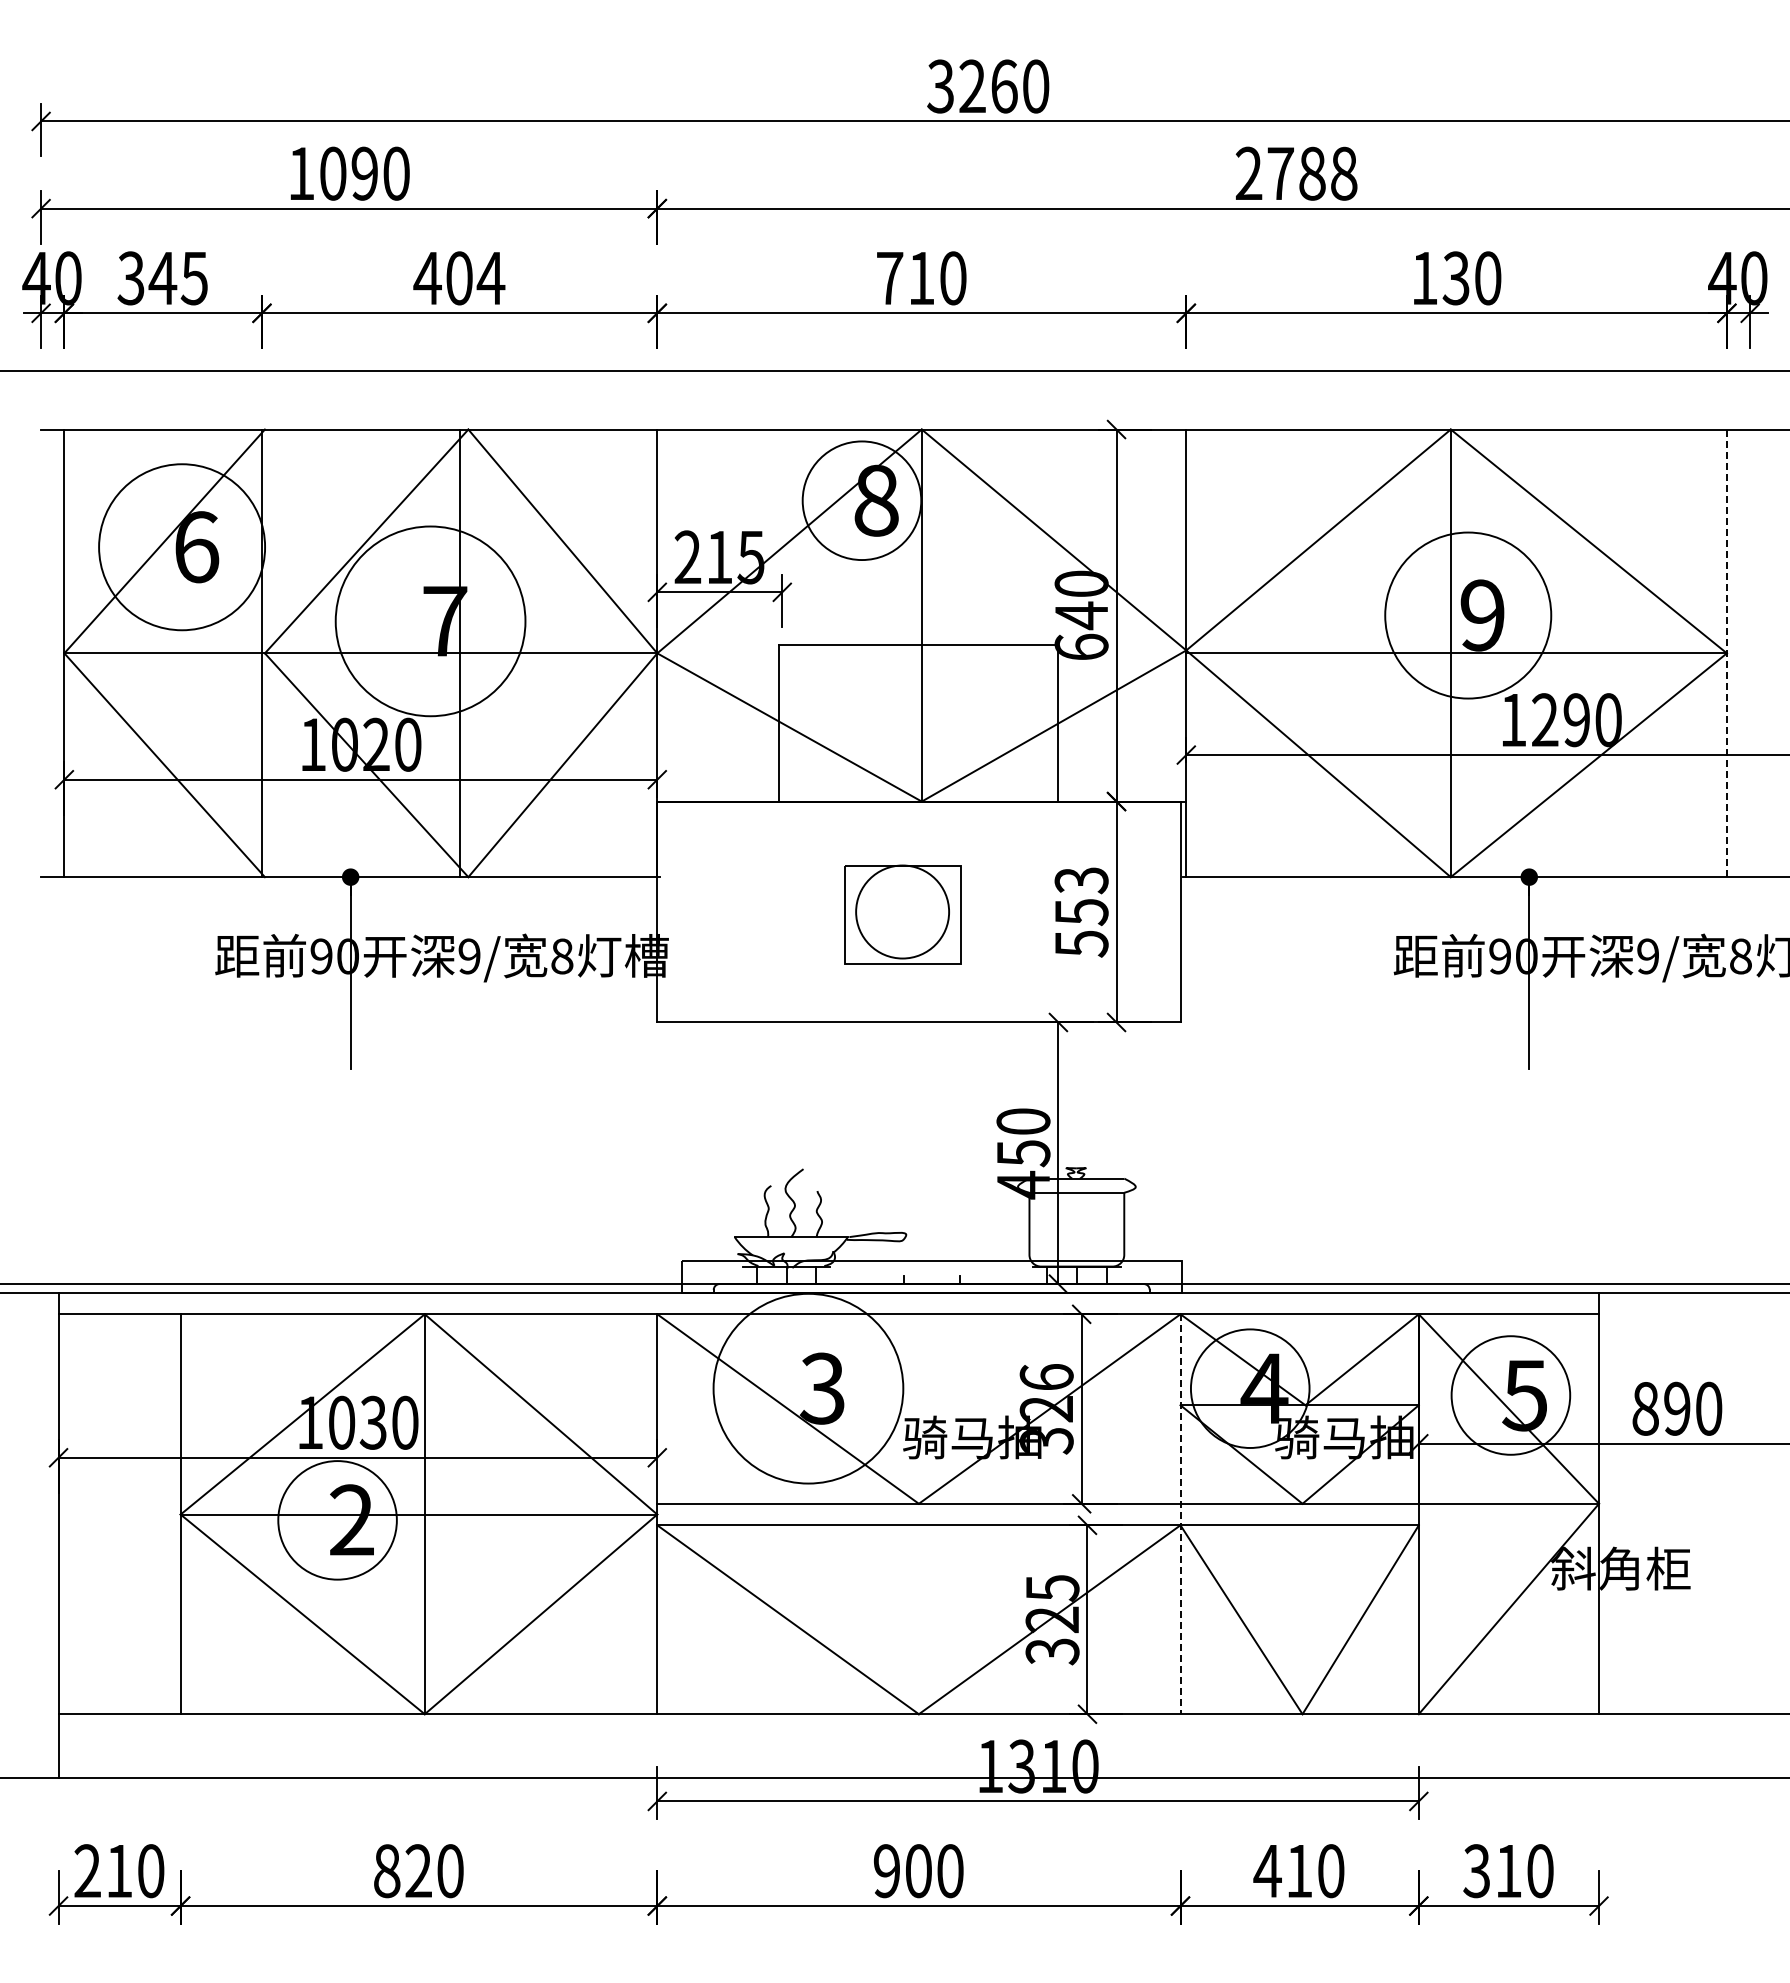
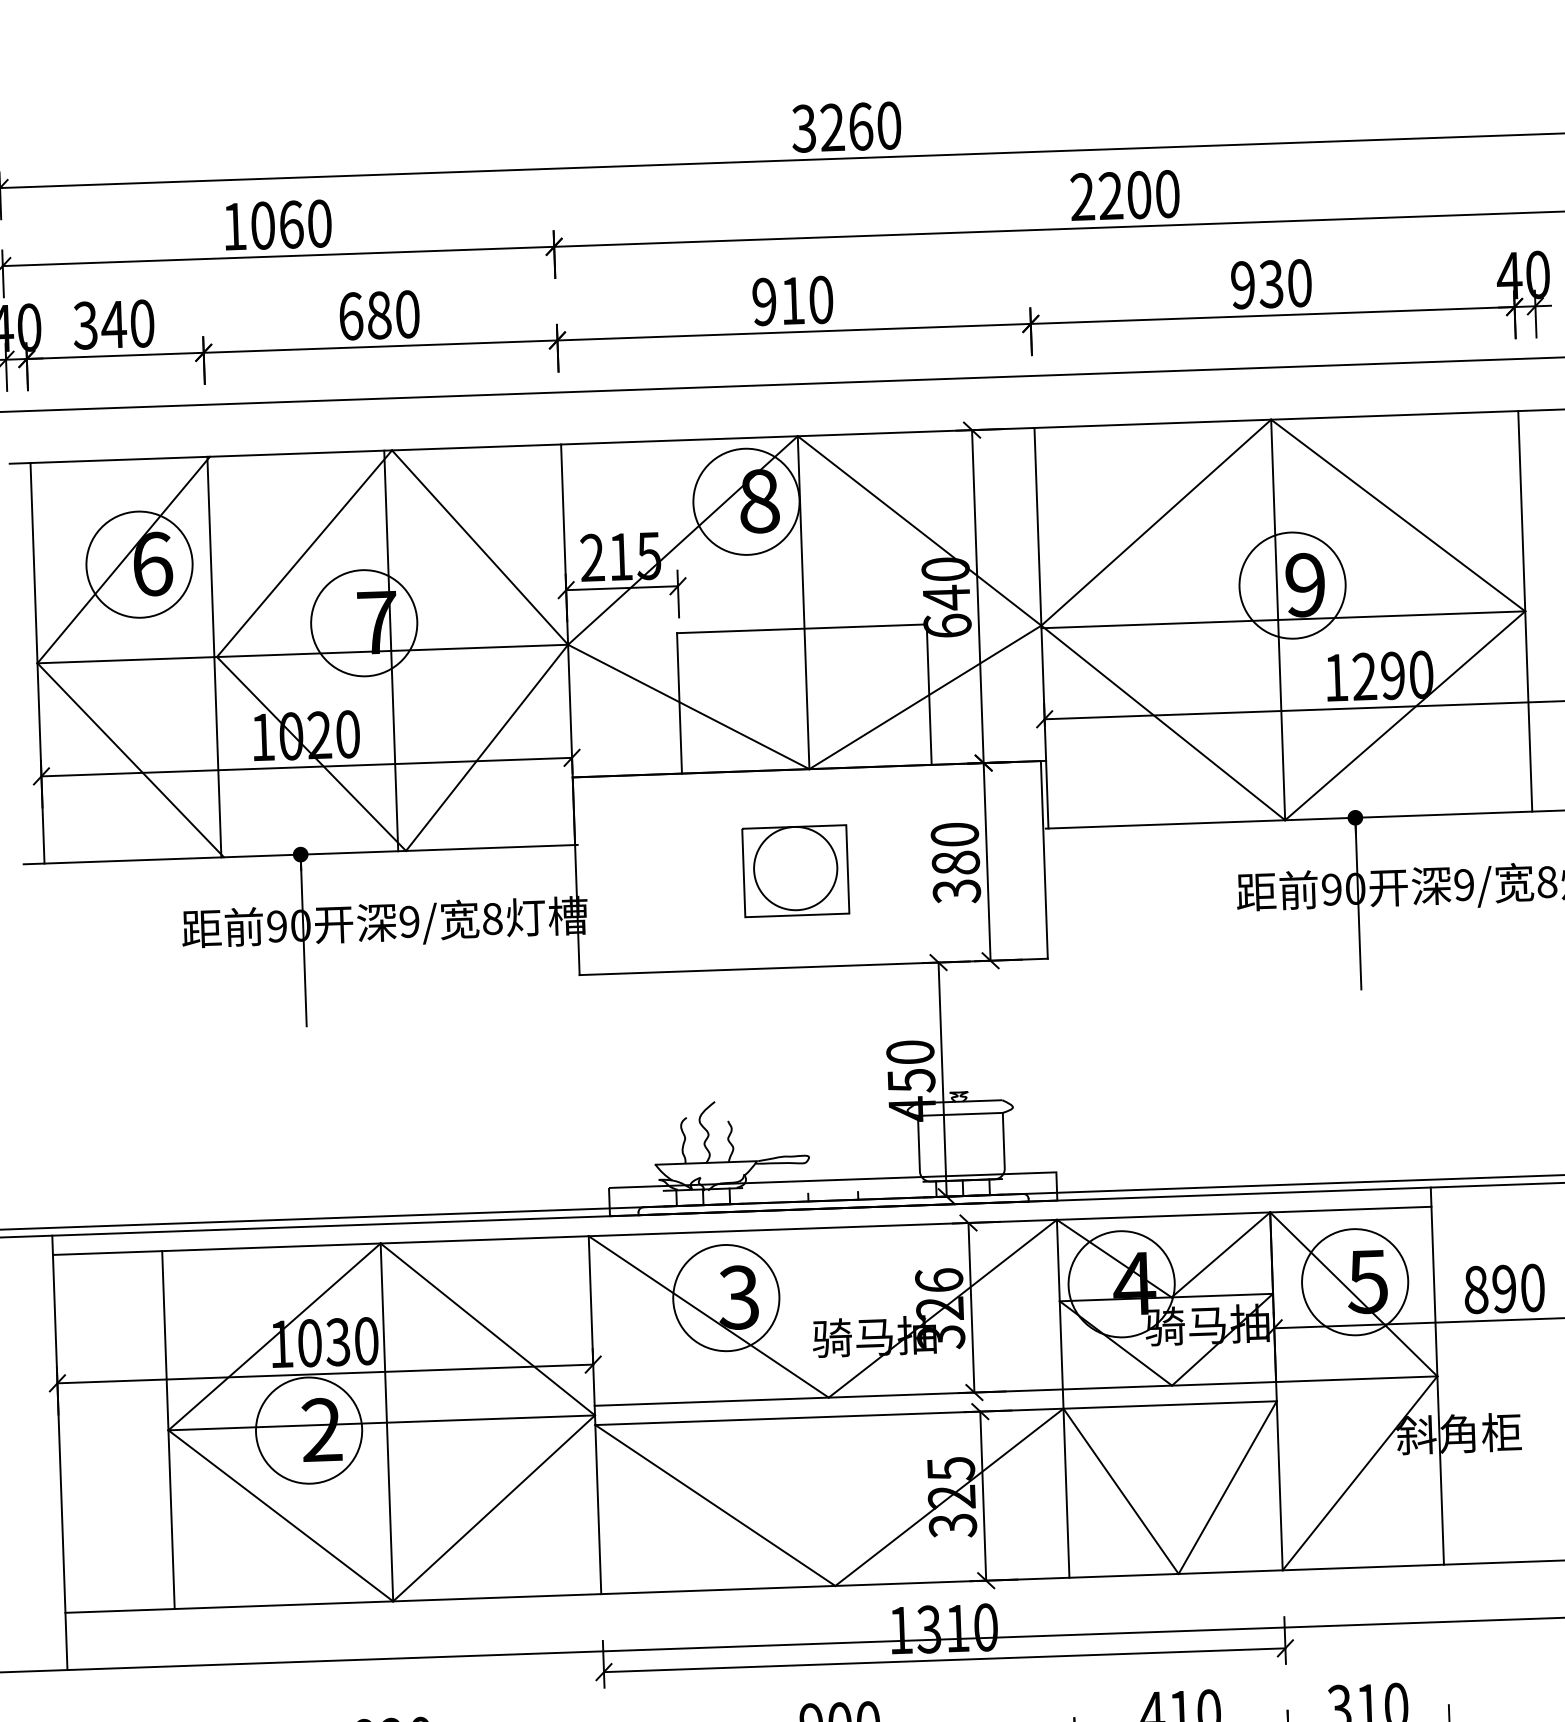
text: (364, 173) -> (291, 224), 1090 -> 1060
text: (1312, 173) -> (1139, 194), 2788 -> 2200
text: (193, 278) -> (141, 323), 345 -> 340
text: (459, 278) -> (379, 315), 404 -> 680
text: (889, 278) -> (764, 302), 710 -> 910
text: (1424, 278) -> (1242, 285), 130 -> 930
circle: (181, 546) -> (138, 564), size x0.71
circle: (1467, 615) -> (1291, 585), size x0.71
circle: (430, 621) -> (364, 623), size x0.62
line: (1726, 653) -> (1524, 611), dashed -> solid
text: (1081, 912) -> (955, 863), 553 -> 380
circle: (808, 1388) -> (726, 1297), size x0.62
line: (1180, 1514) -> (1063, 1399), dashed -> solid

